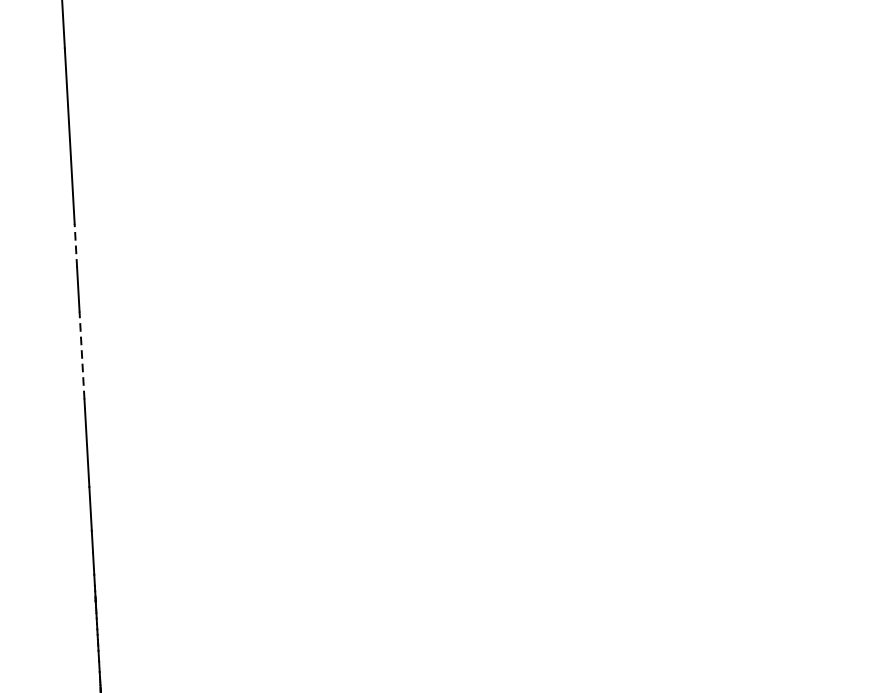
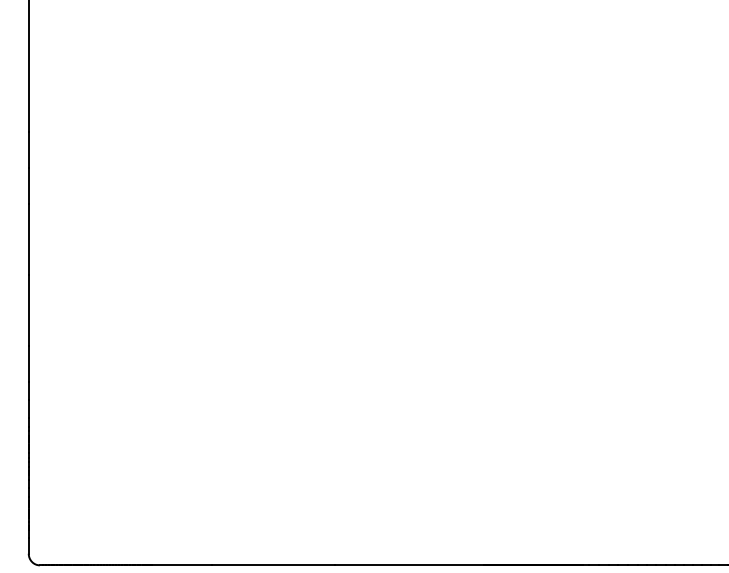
line: (75, 245) -> (28, 149), dashed -> solid
line: (81, 355) -> (28, 239), dashed -> solid

